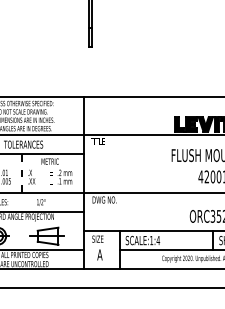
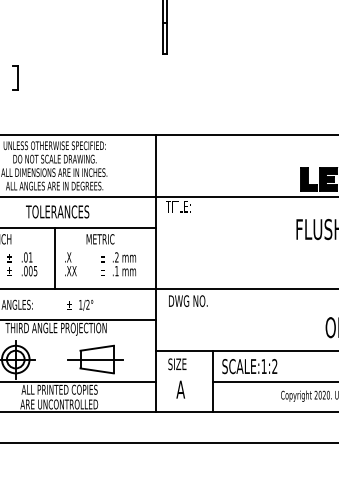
line: (22, 174) -> (55, 260), dashed -> solid
text: (158, 240) -> (275, 366), SCALE:1:4 -> SCALE:1:2

